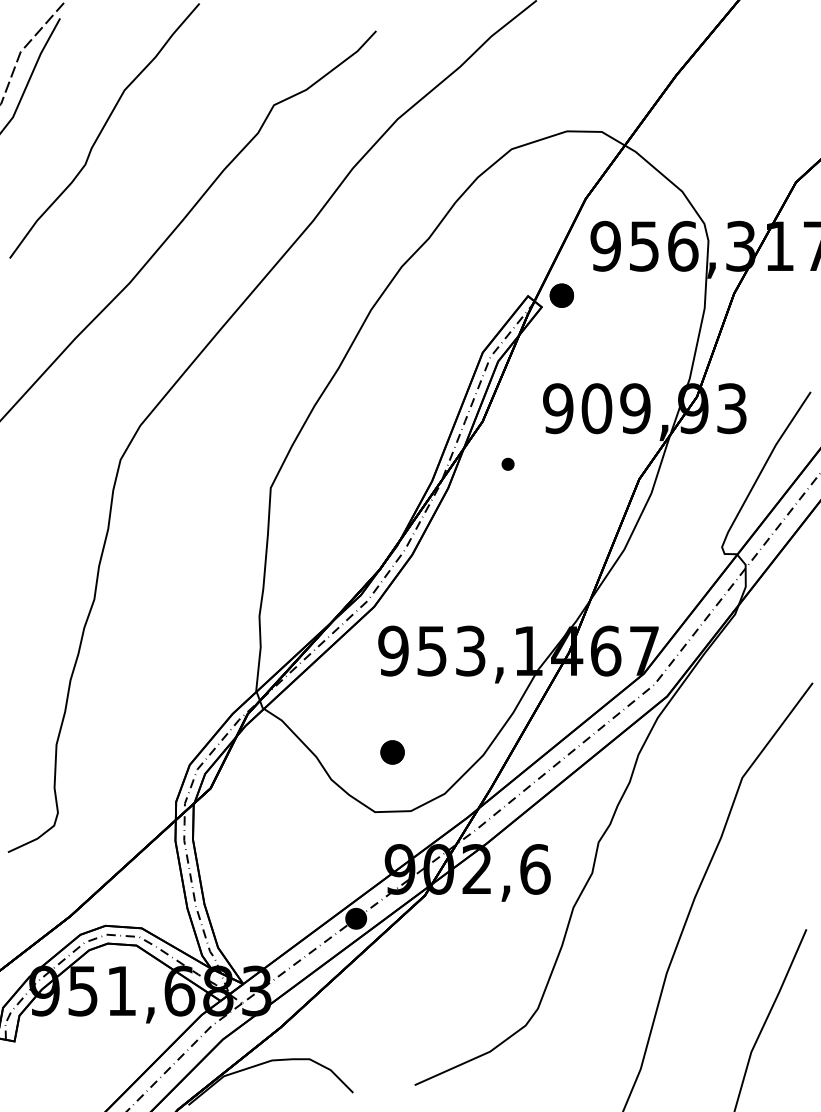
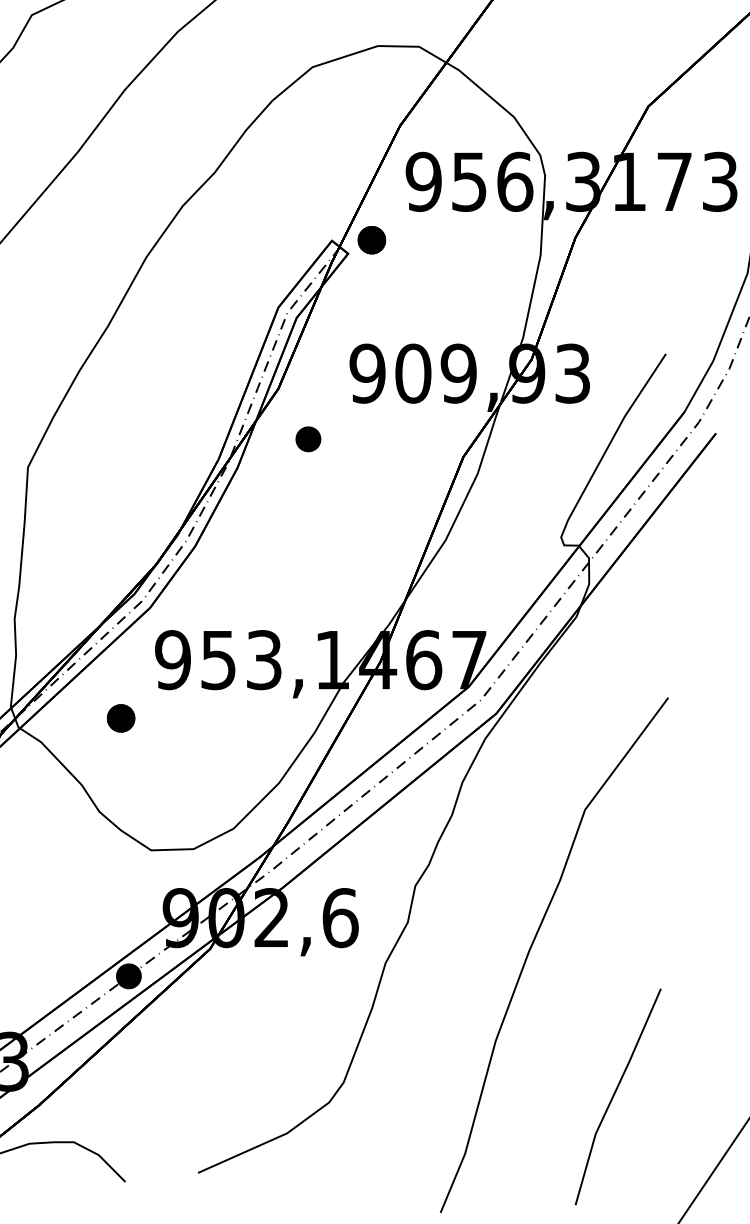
part: (507, 464) -> (307, 439), size x1.67
part: (392, 752) -> (121, 718), moved

